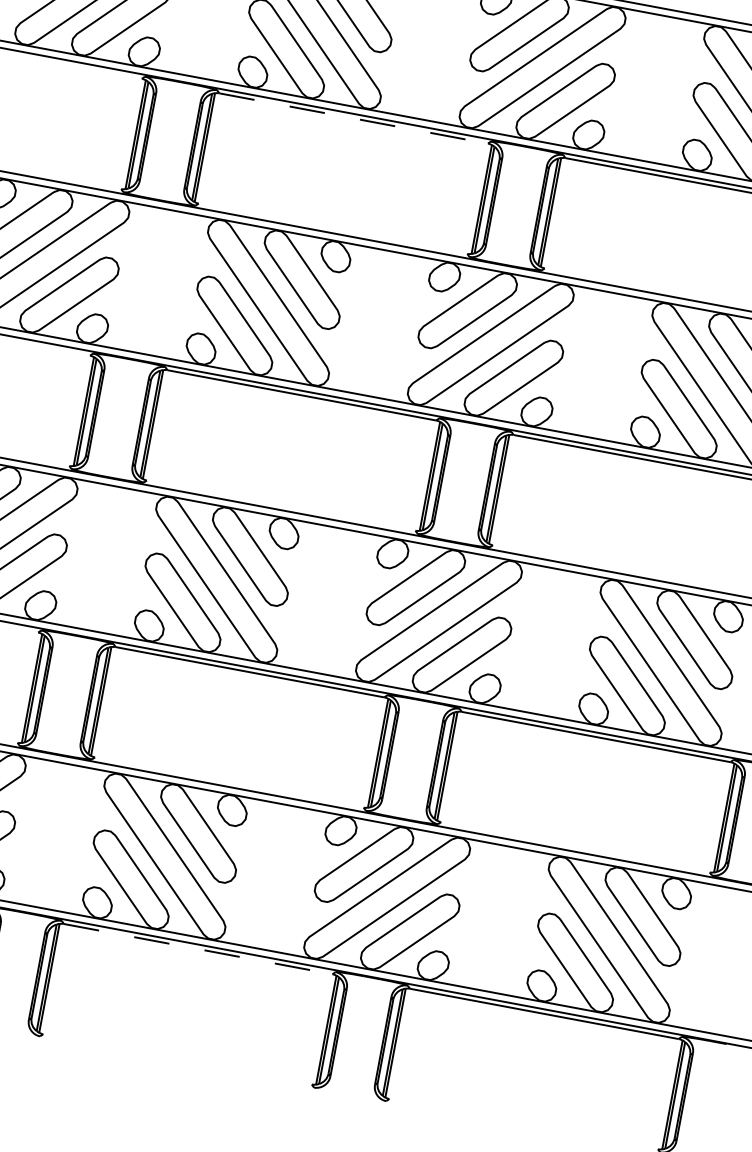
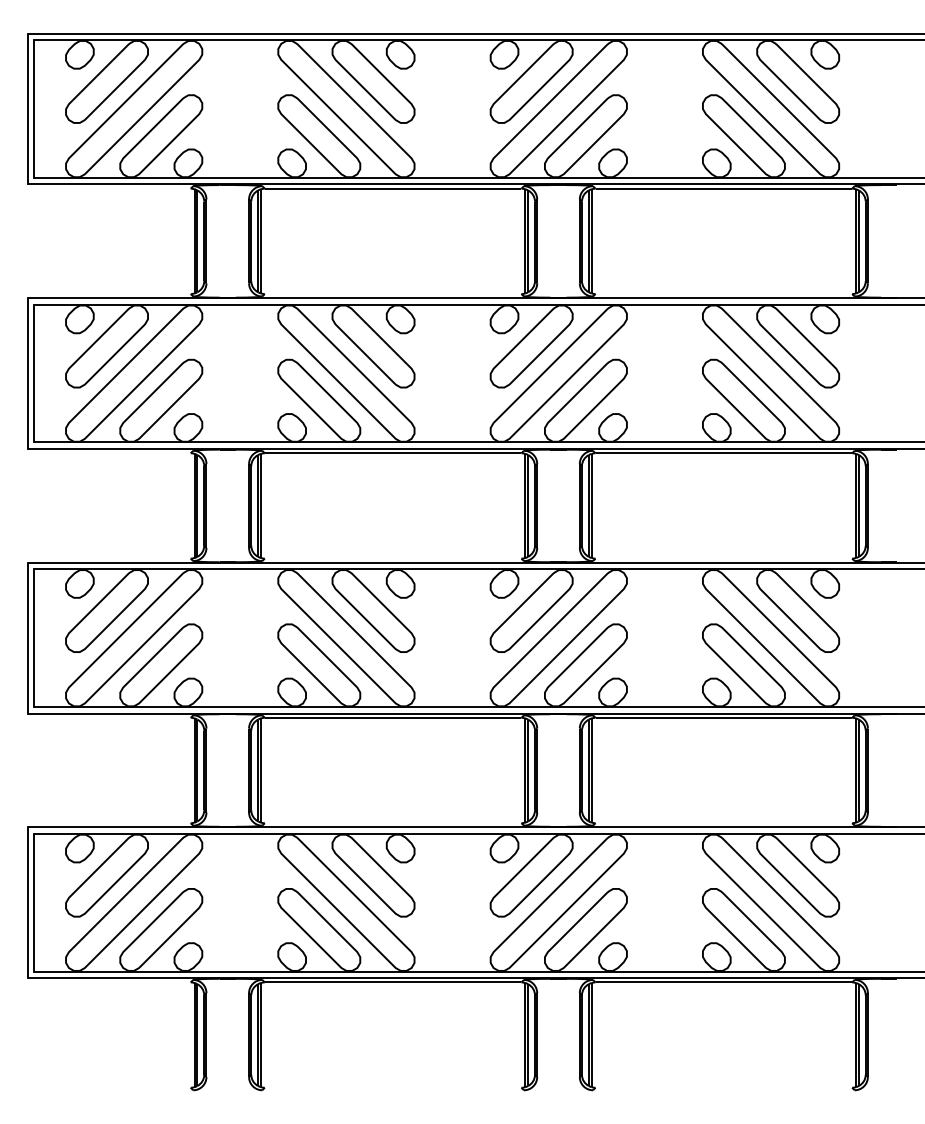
line: (354, 118) -> (393, 188), dashed -> solid
line: (198, 949) -> (393, 982), dashed -> solid

